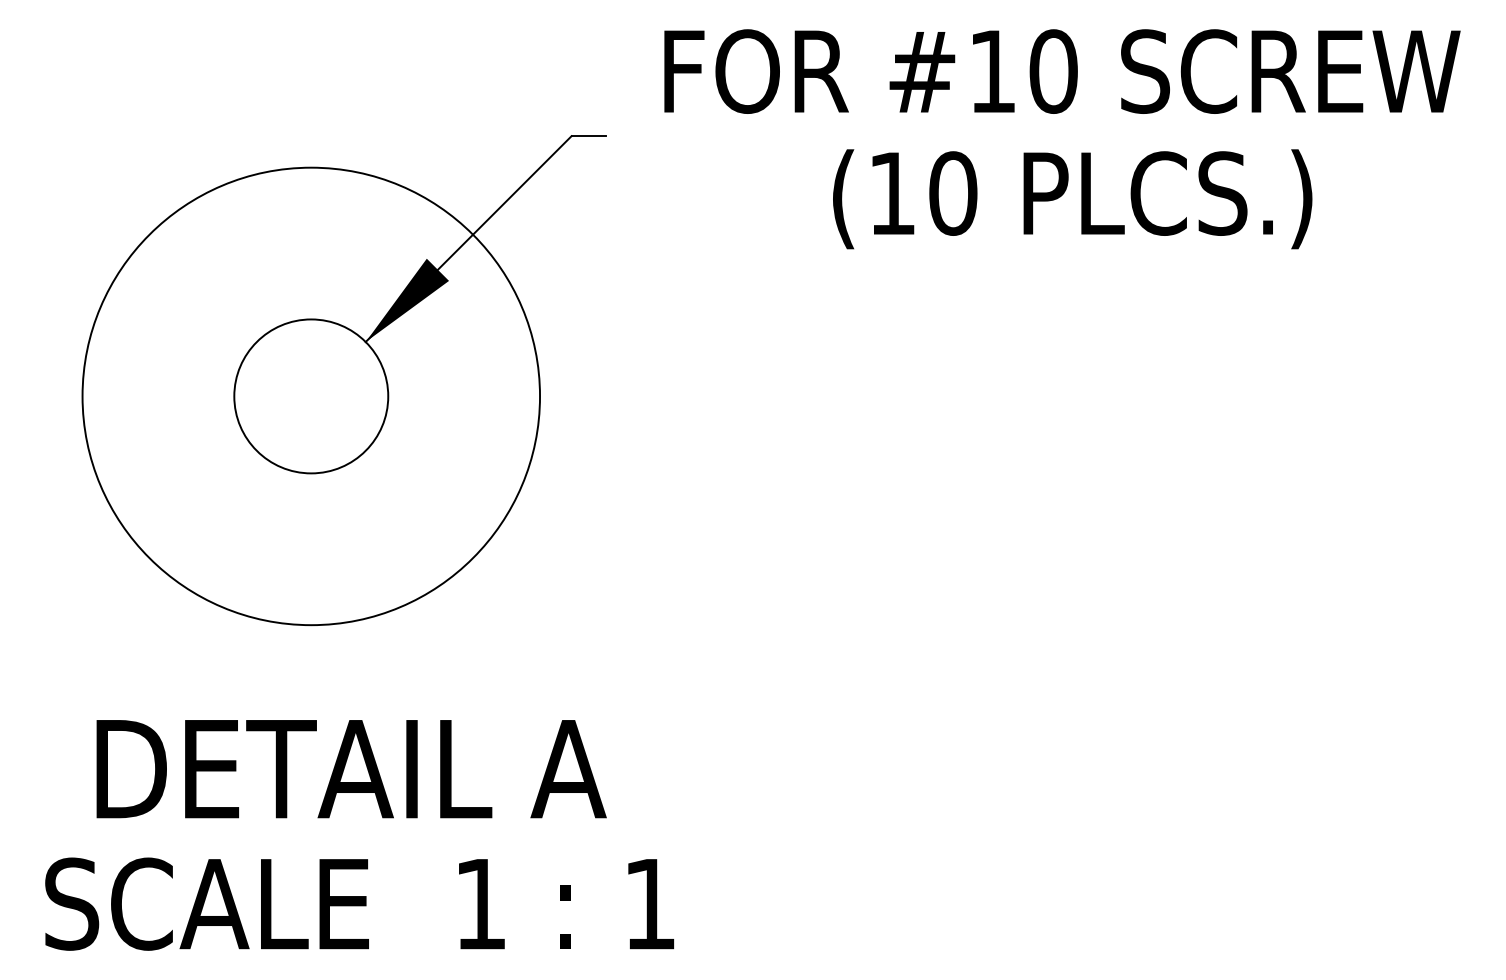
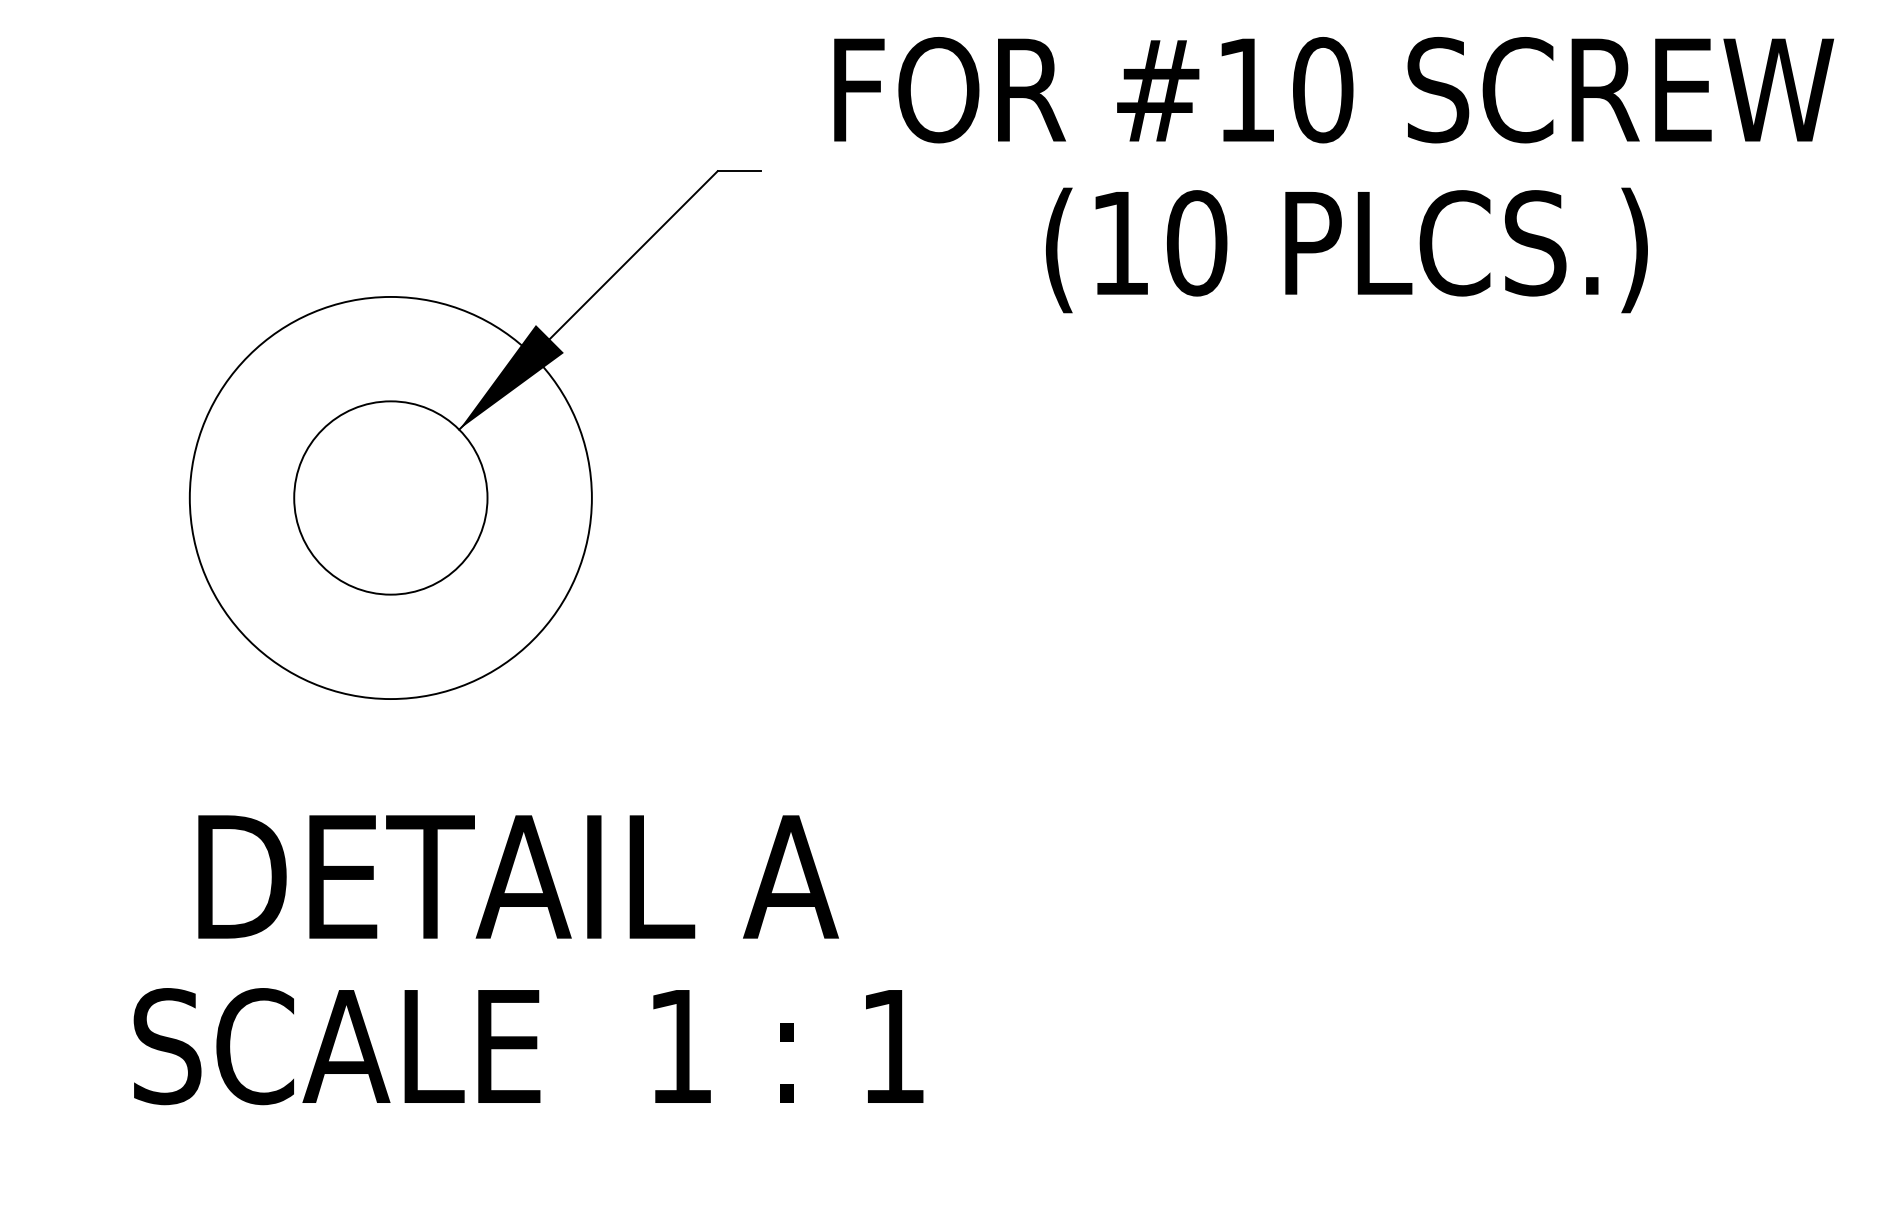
circle: (310, 396) -> (390, 497), size x0.7
text: (359, 835) -> (528, 960), moved

